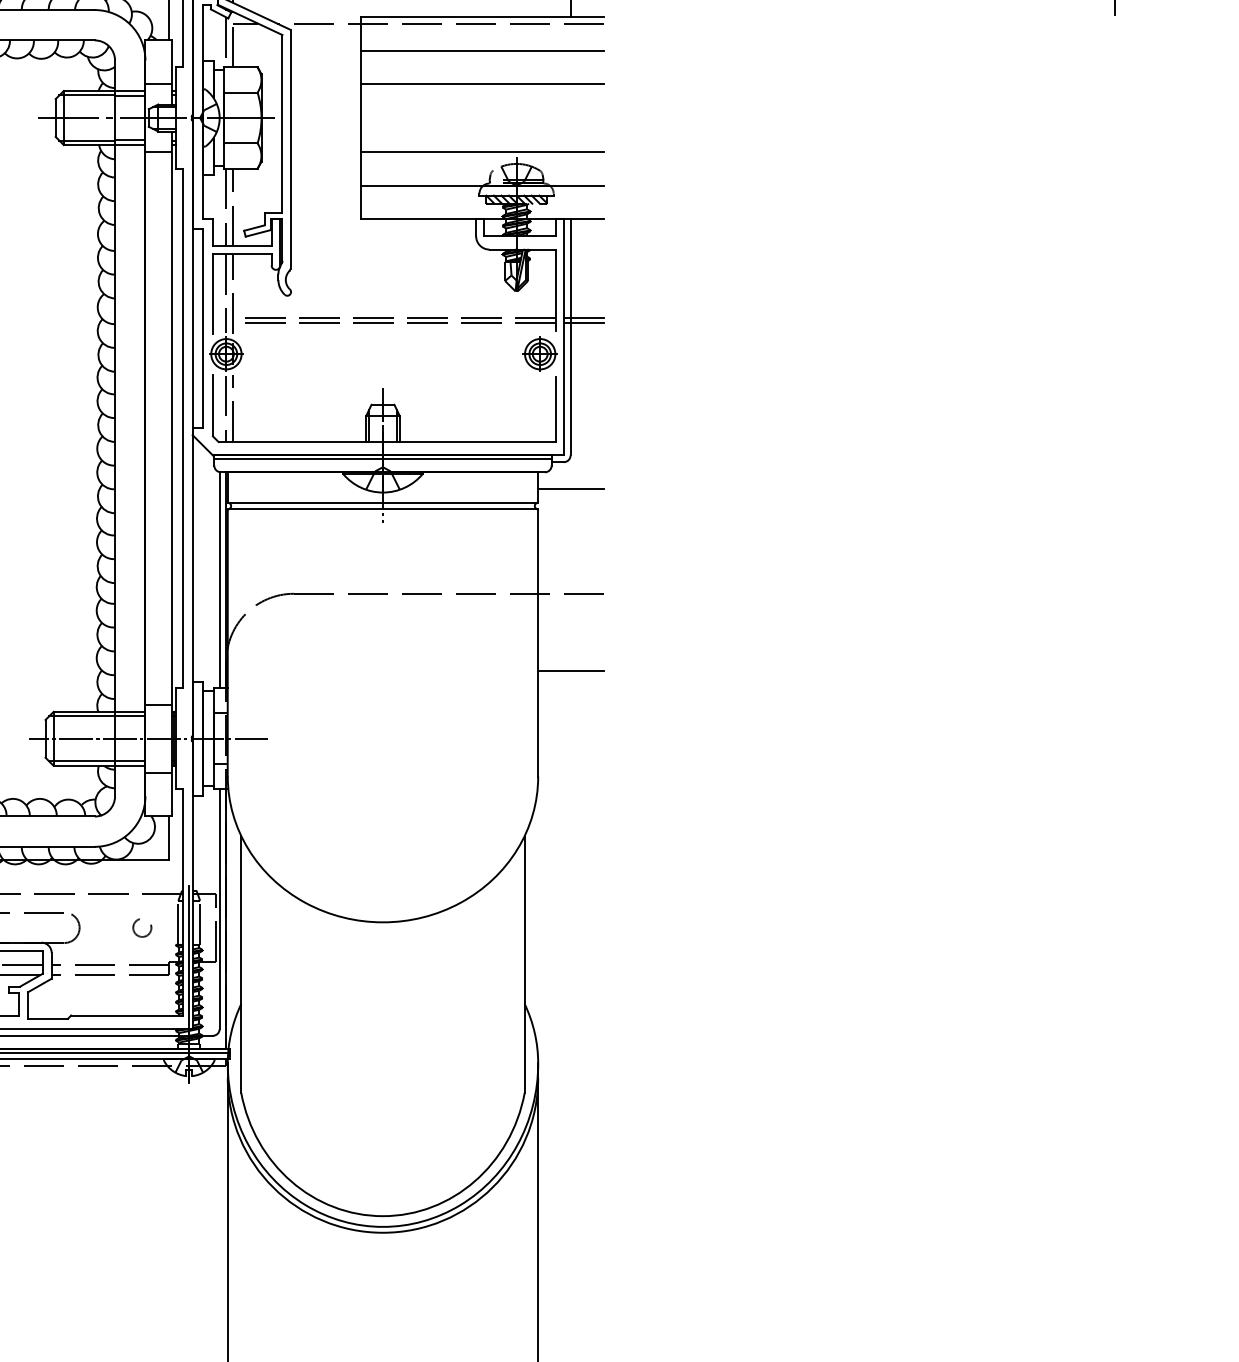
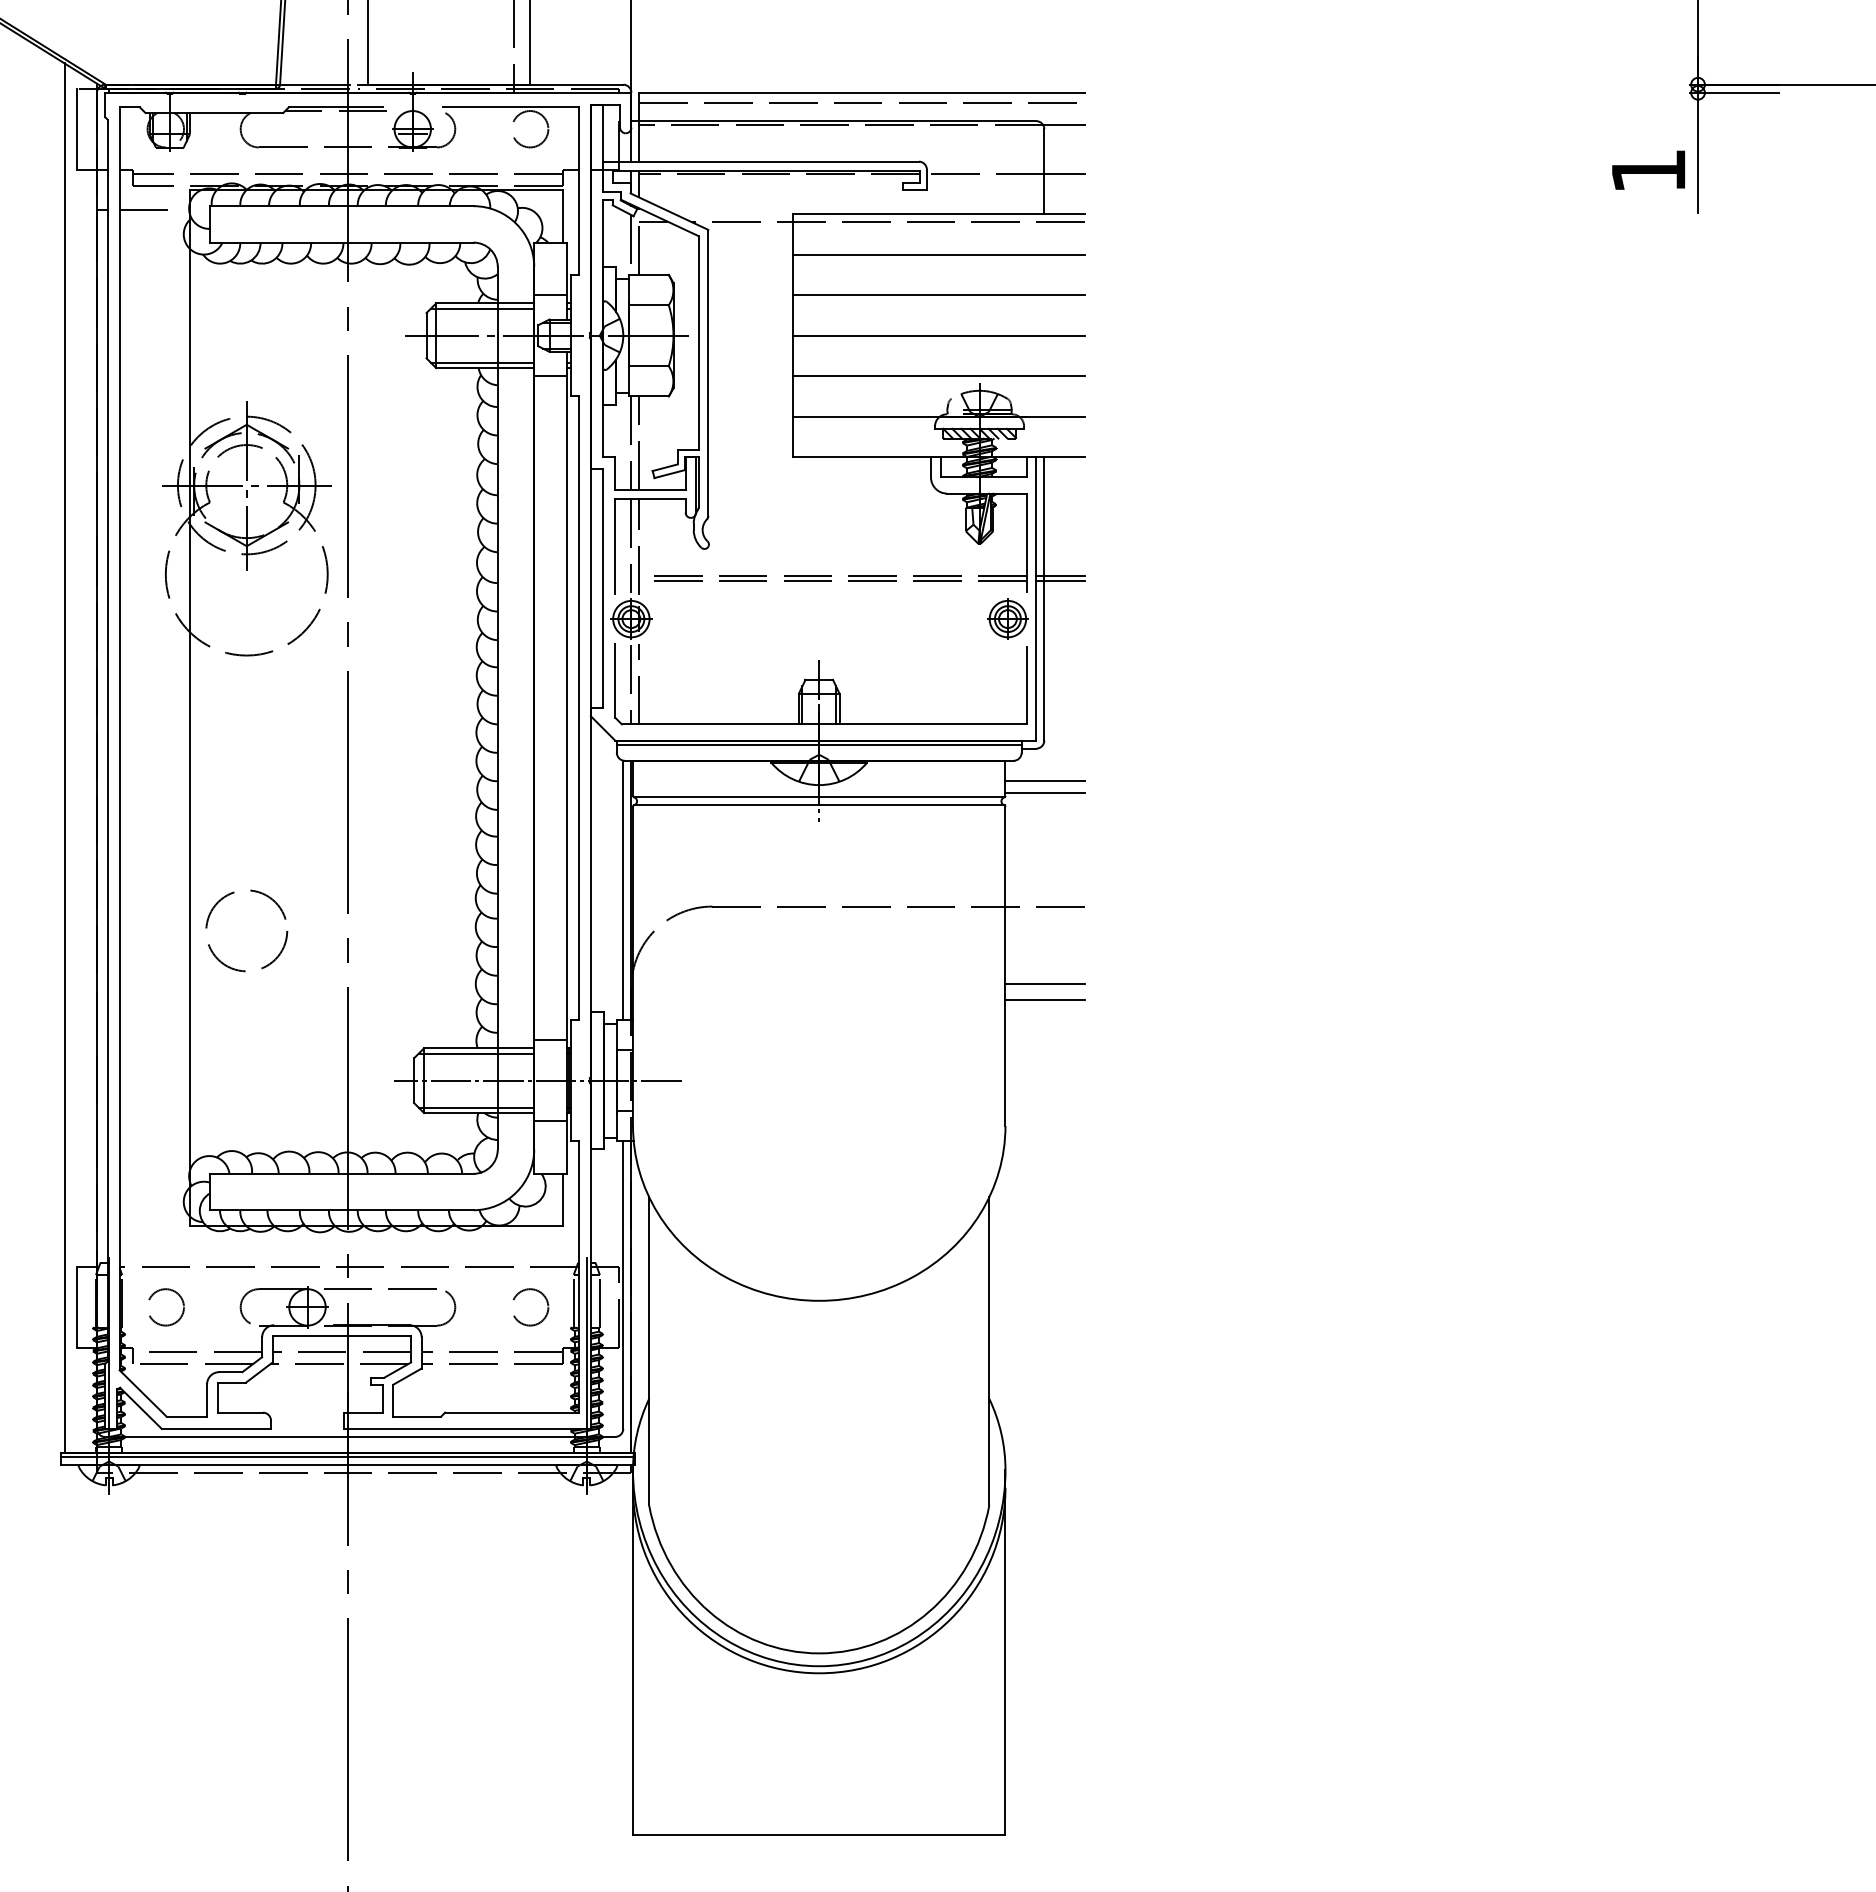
line: (482, 117) -> (938, 335), added
line: (570, 499) -> (1044, 793), added
line: (570, 657) -> (1044, 983), added
circle: (142, 927) -> (530, 1307), size x1.67

